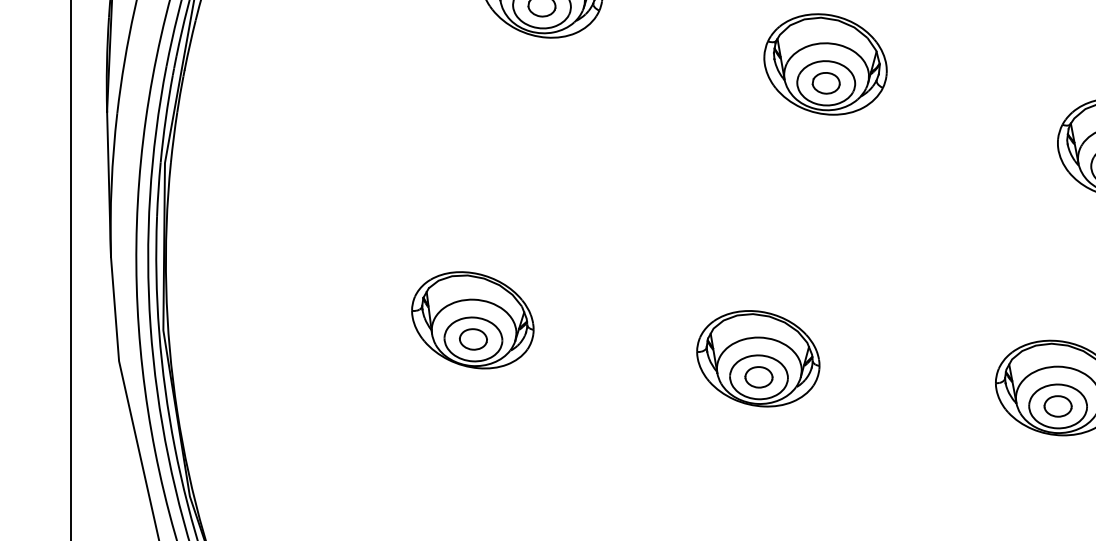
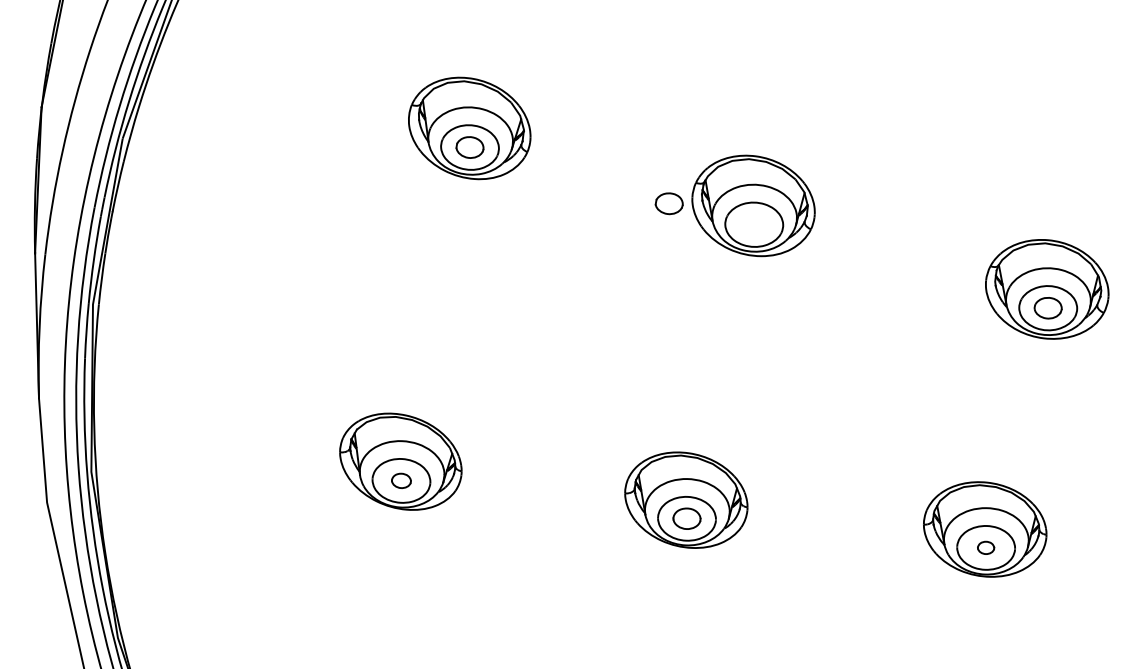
part: (825, 83) -> (668, 203), moved
part: (473, 339) -> (401, 480), size x0.7
part: (1057, 406) -> (985, 547), size x0.6

